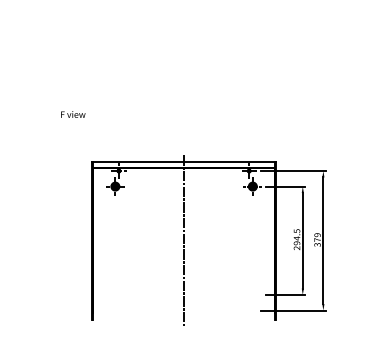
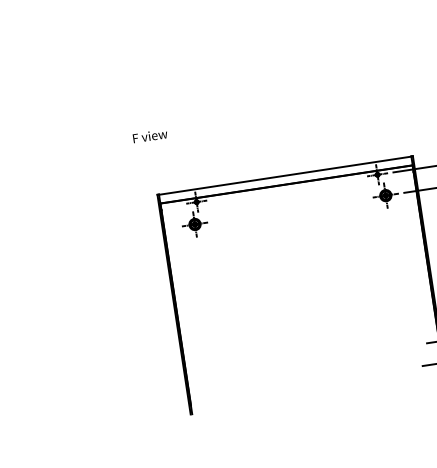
text: (73, 114) -> (150, 135), moved
line: (184, 240) -> (302, 284), removed

